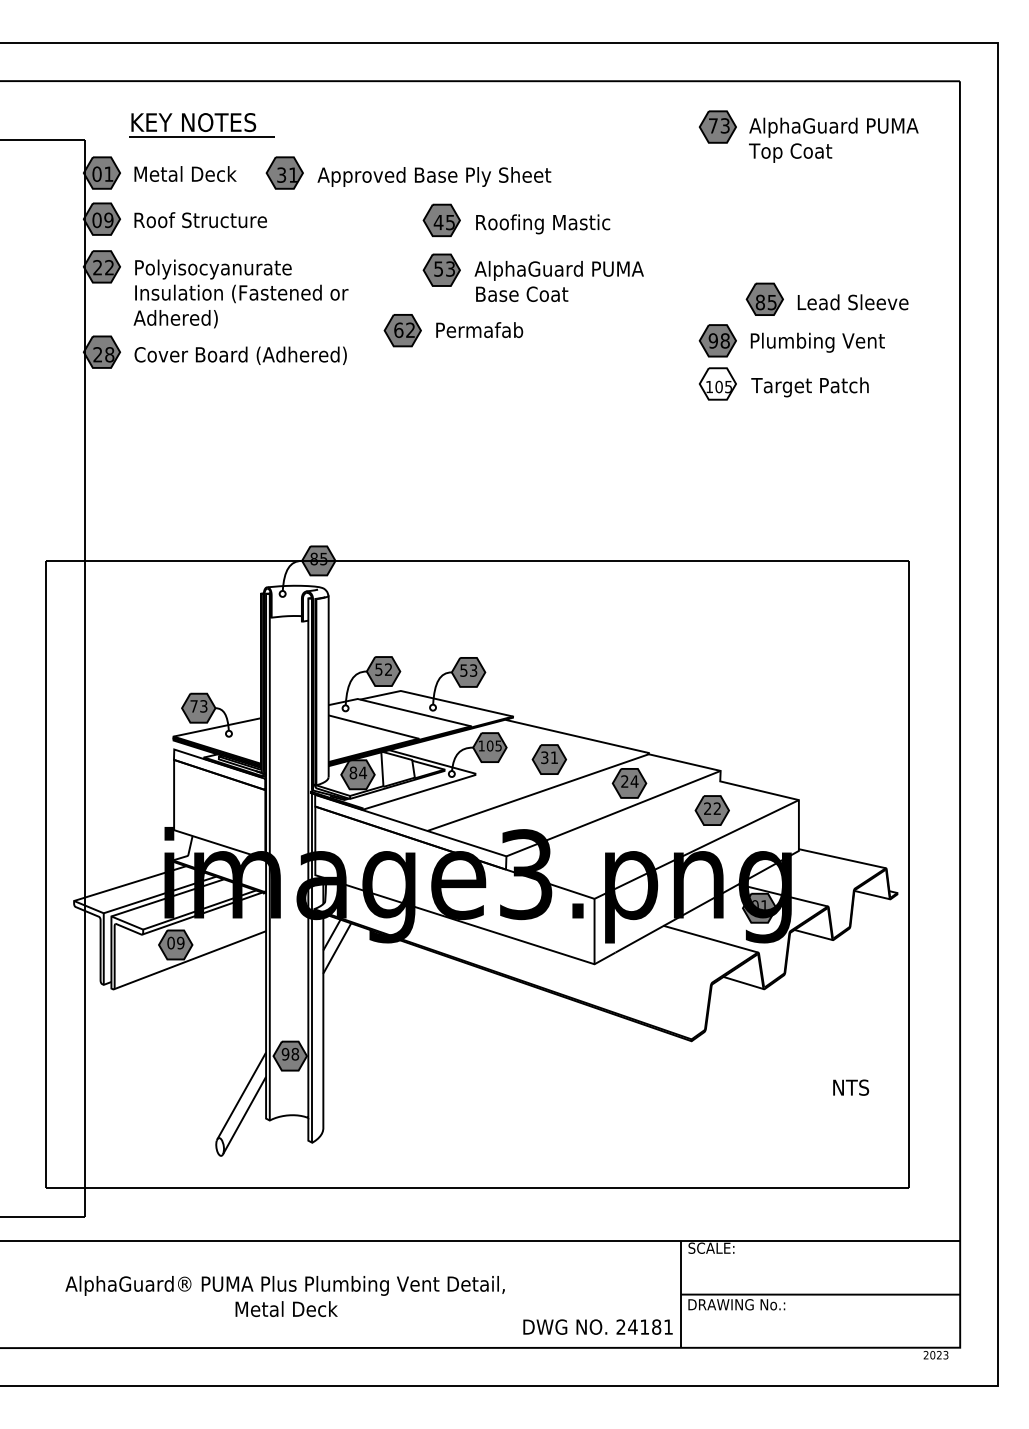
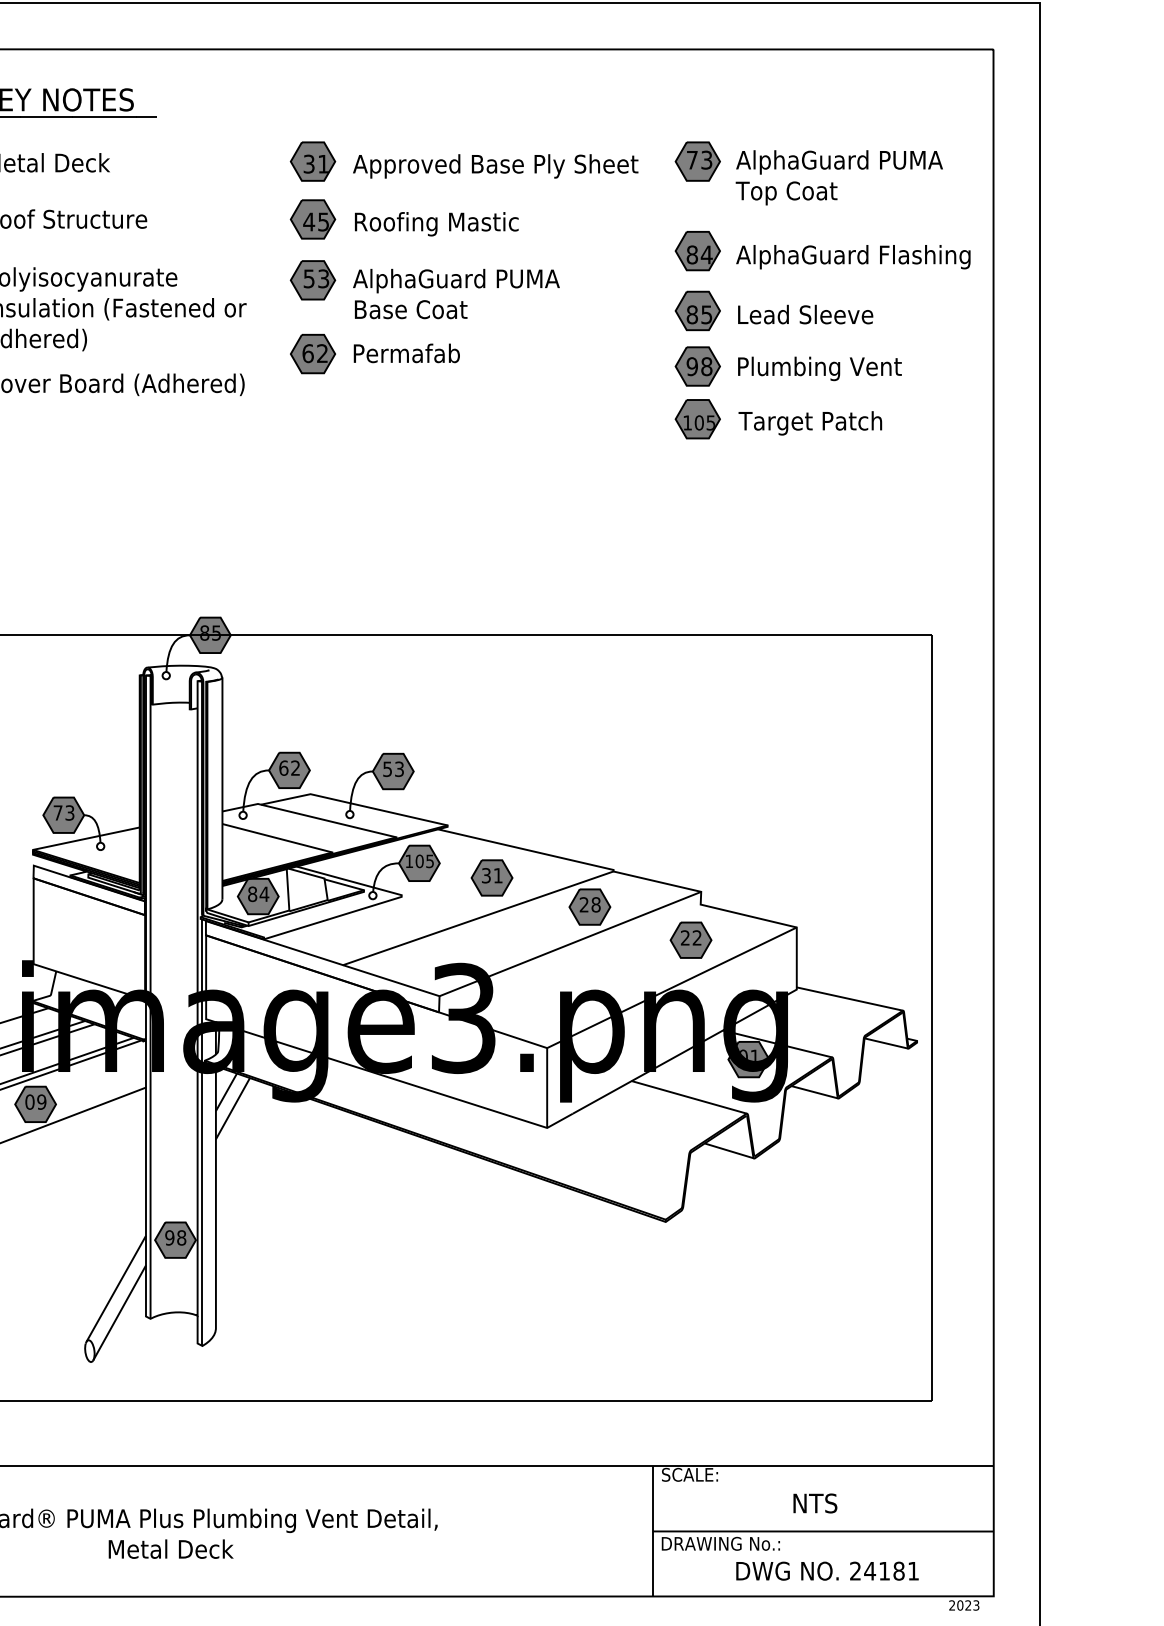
part: (808, 136) -> (808, 173), moved
part: (408, 172) -> (464, 160), moved
part: (516, 220) -> (404, 219), moved
part: (819, 245) -> (821, 250), added
part: (532, 277) -> (423, 289), moved
part: (826, 298) -> (773, 309), moved
fill: (717, 383) -> (697, 418), added
text: (378, 669) -> (283, 767), 52 -> 62
text: (634, 781) -> (595, 904), 24 -> 28
text: (851, 1087) -> (815, 1503), moved
text: (597, 1326) -> (826, 1570), moved

